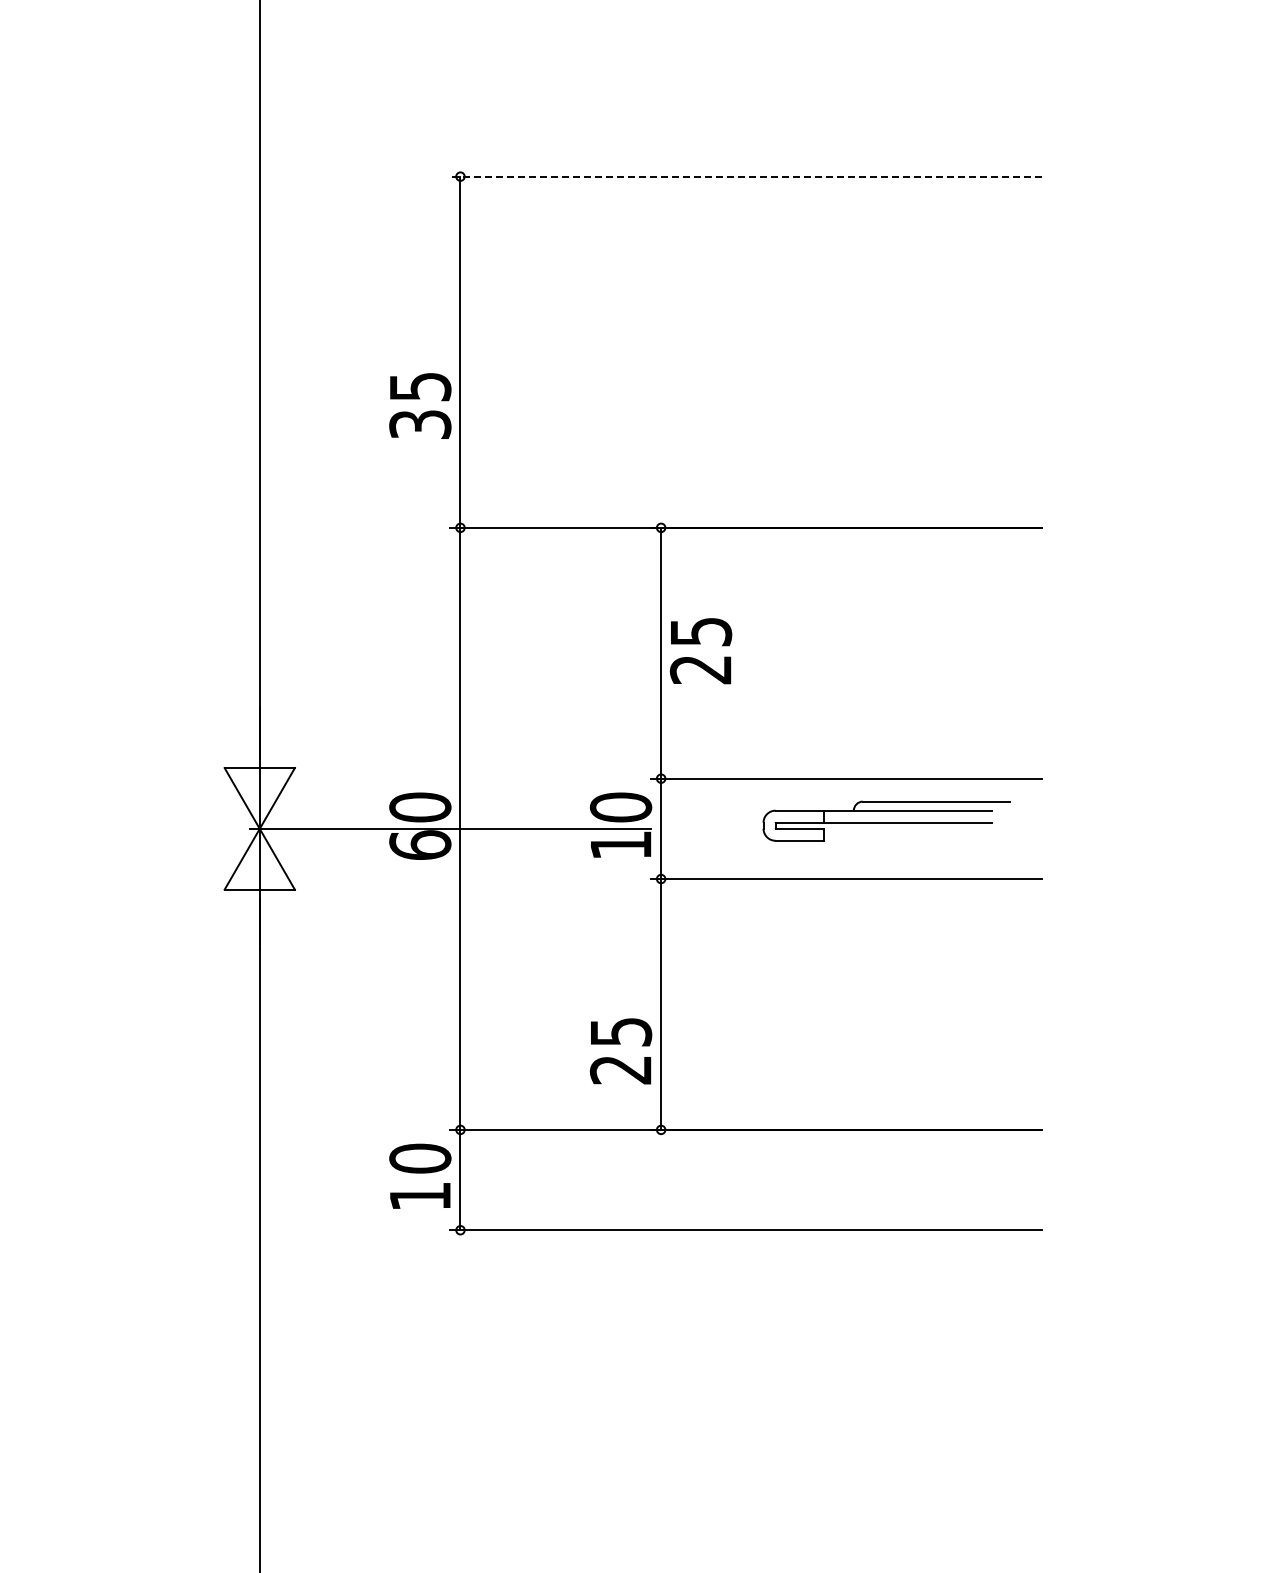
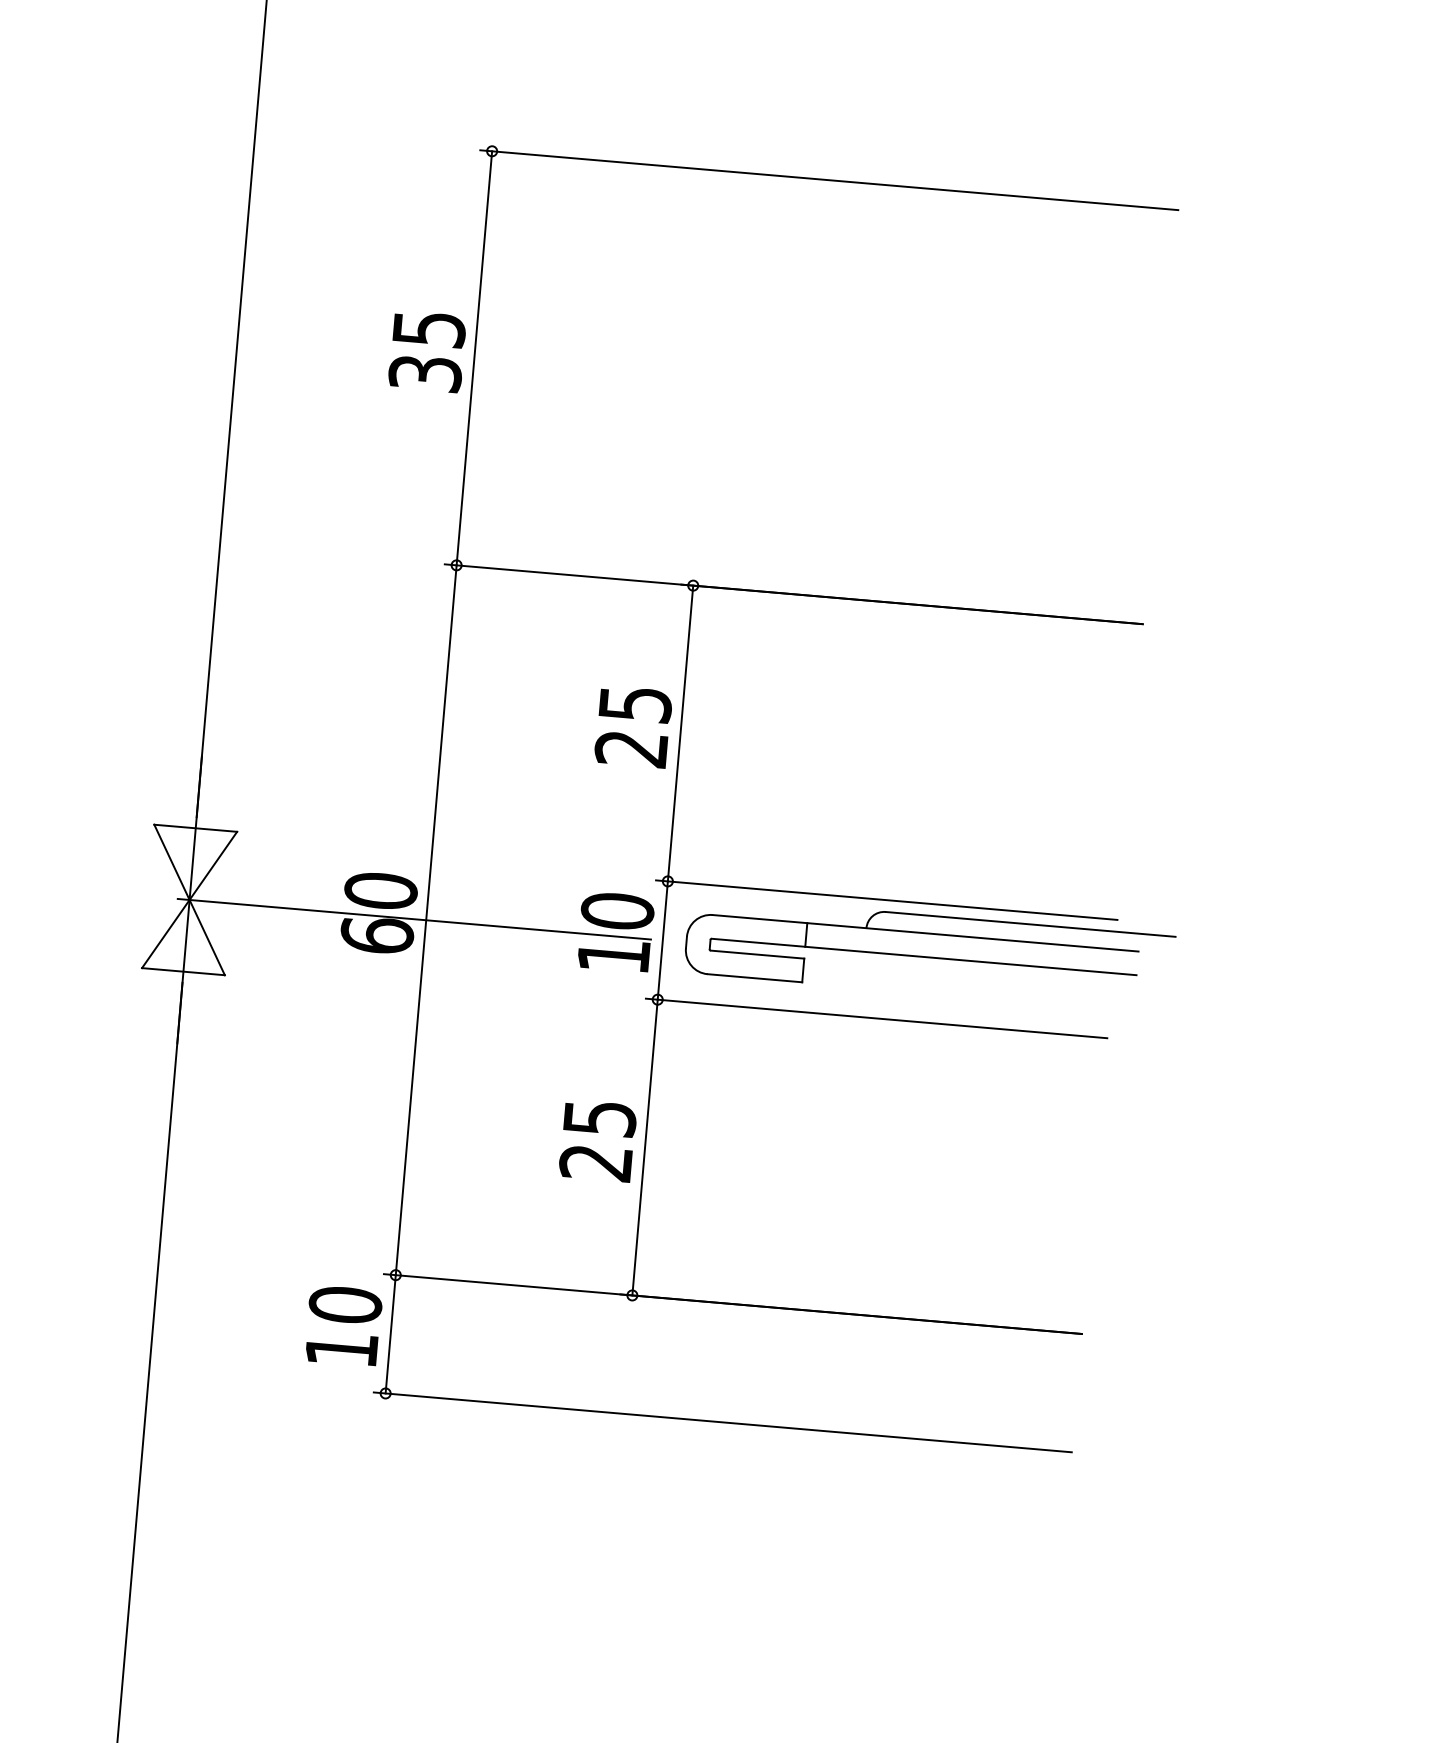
line: (745, 176) -> (828, 179), dashed -> solid
text: (420, 405) -> (427, 351), moved
text: (700, 651) -> (632, 727), moved
part: (886, 820) -> (929, 953), size x1.67
text: (620, 1051) -> (597, 1141), moved

